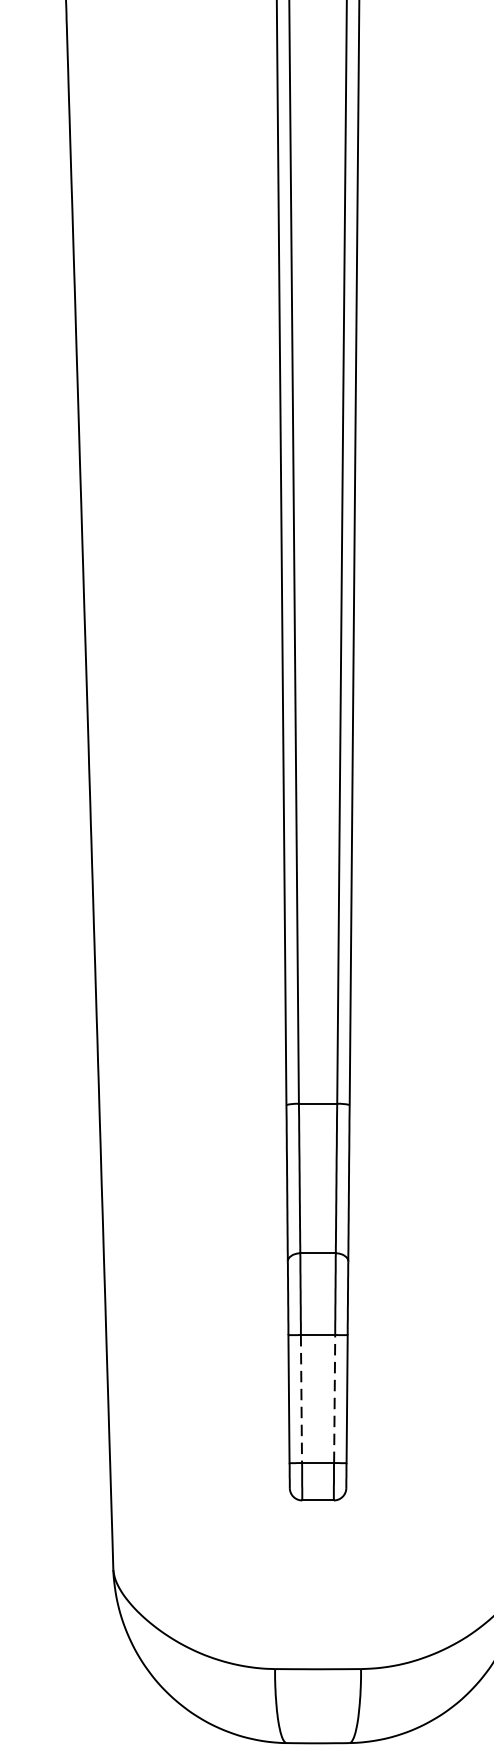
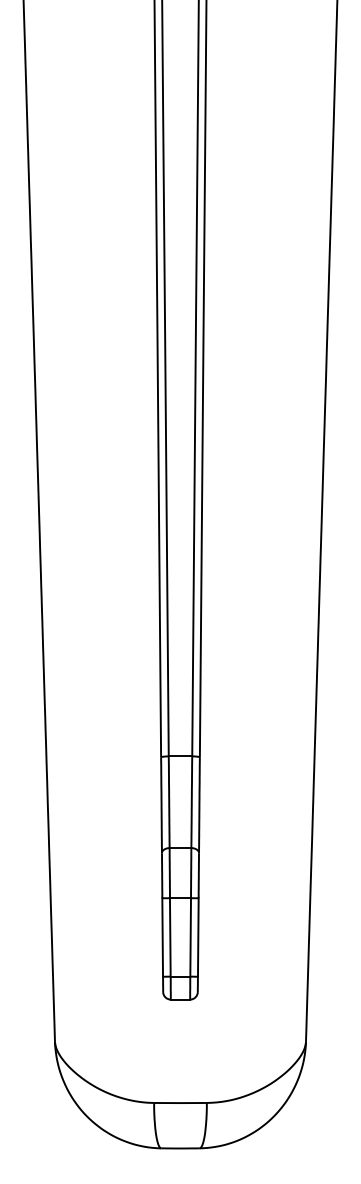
line: (334, 1397) -> (190, 936), dashed -> solid
line: (301, 1399) -> (170, 937), dashed -> solid

